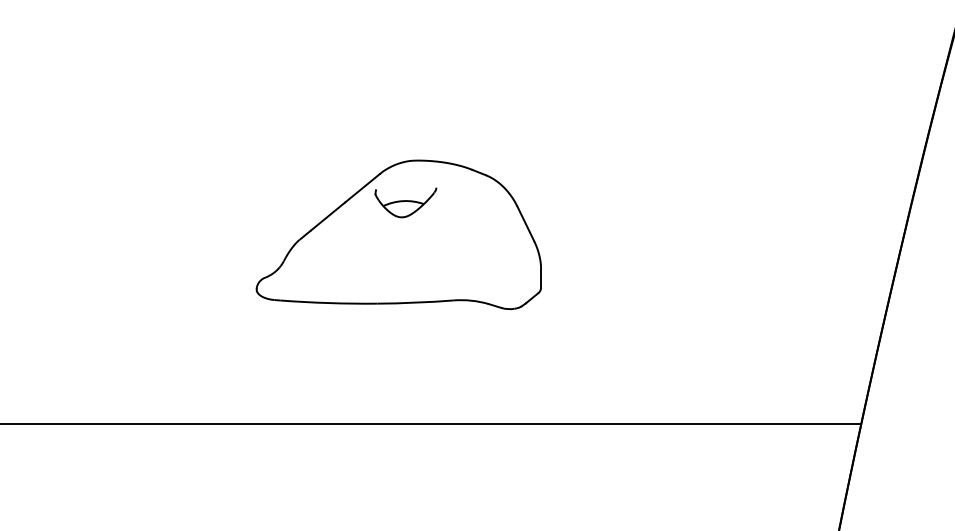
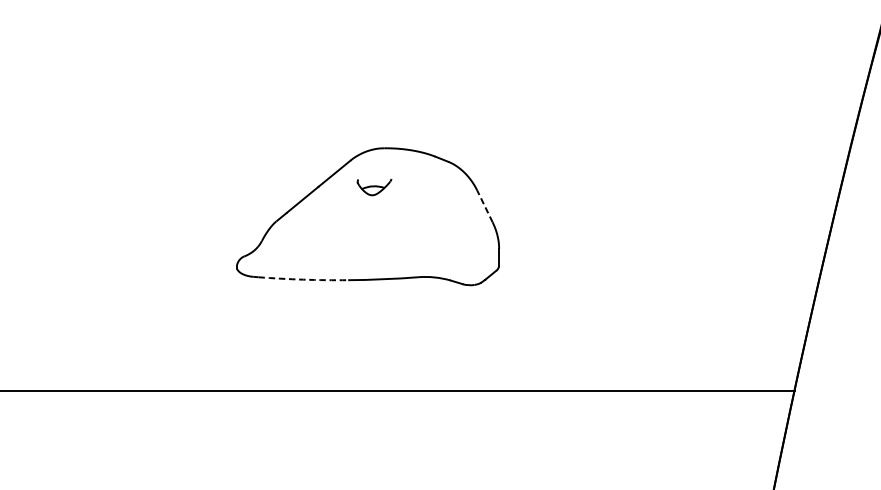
part: (405, 202) -> (374, 186), size x0.6
line: (525, 223) -> (484, 206), solid -> dashed
arc: (328, 303) -> (303, 280), solid -> dashed

